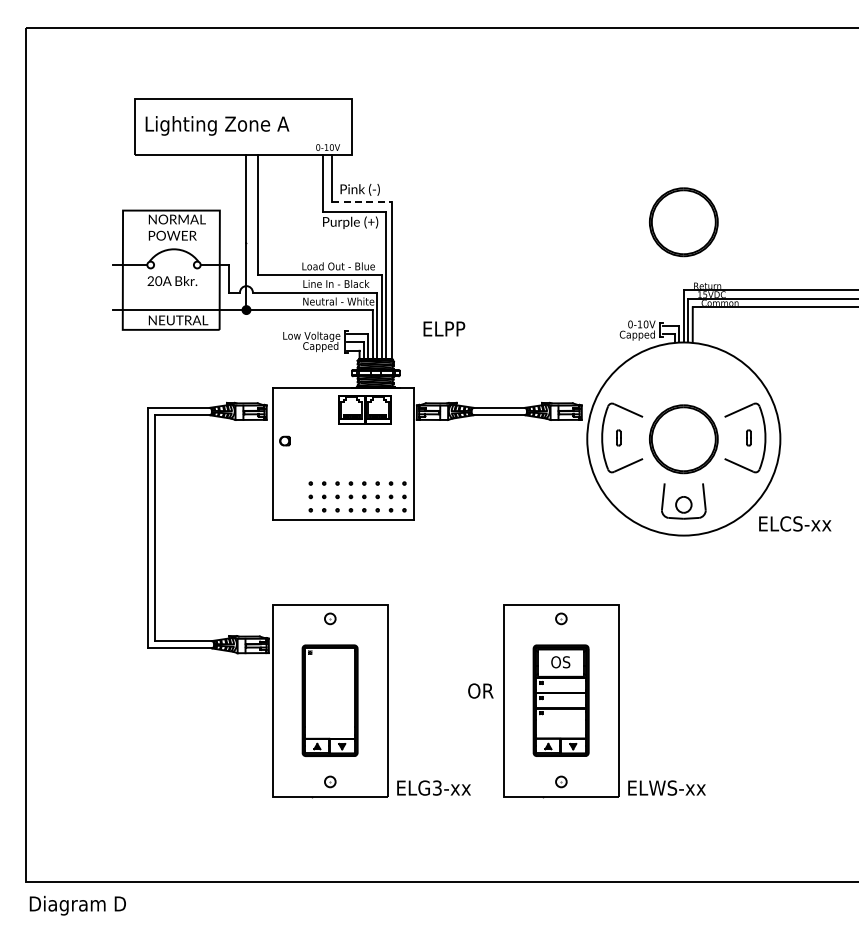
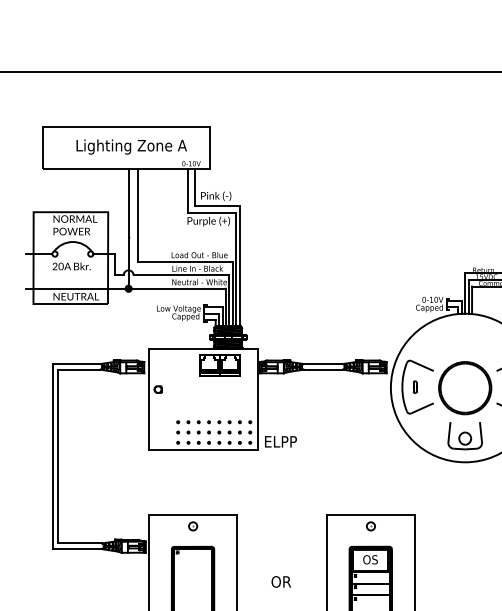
text: (217, 125) -> (131, 146), moved
line: (362, 201) -> (217, 205), dashed -> solid
part: (683, 222) -> (464, 221), removed
text: (444, 328) -> (281, 441), moved
text: (480, 690) -> (281, 581), moved

